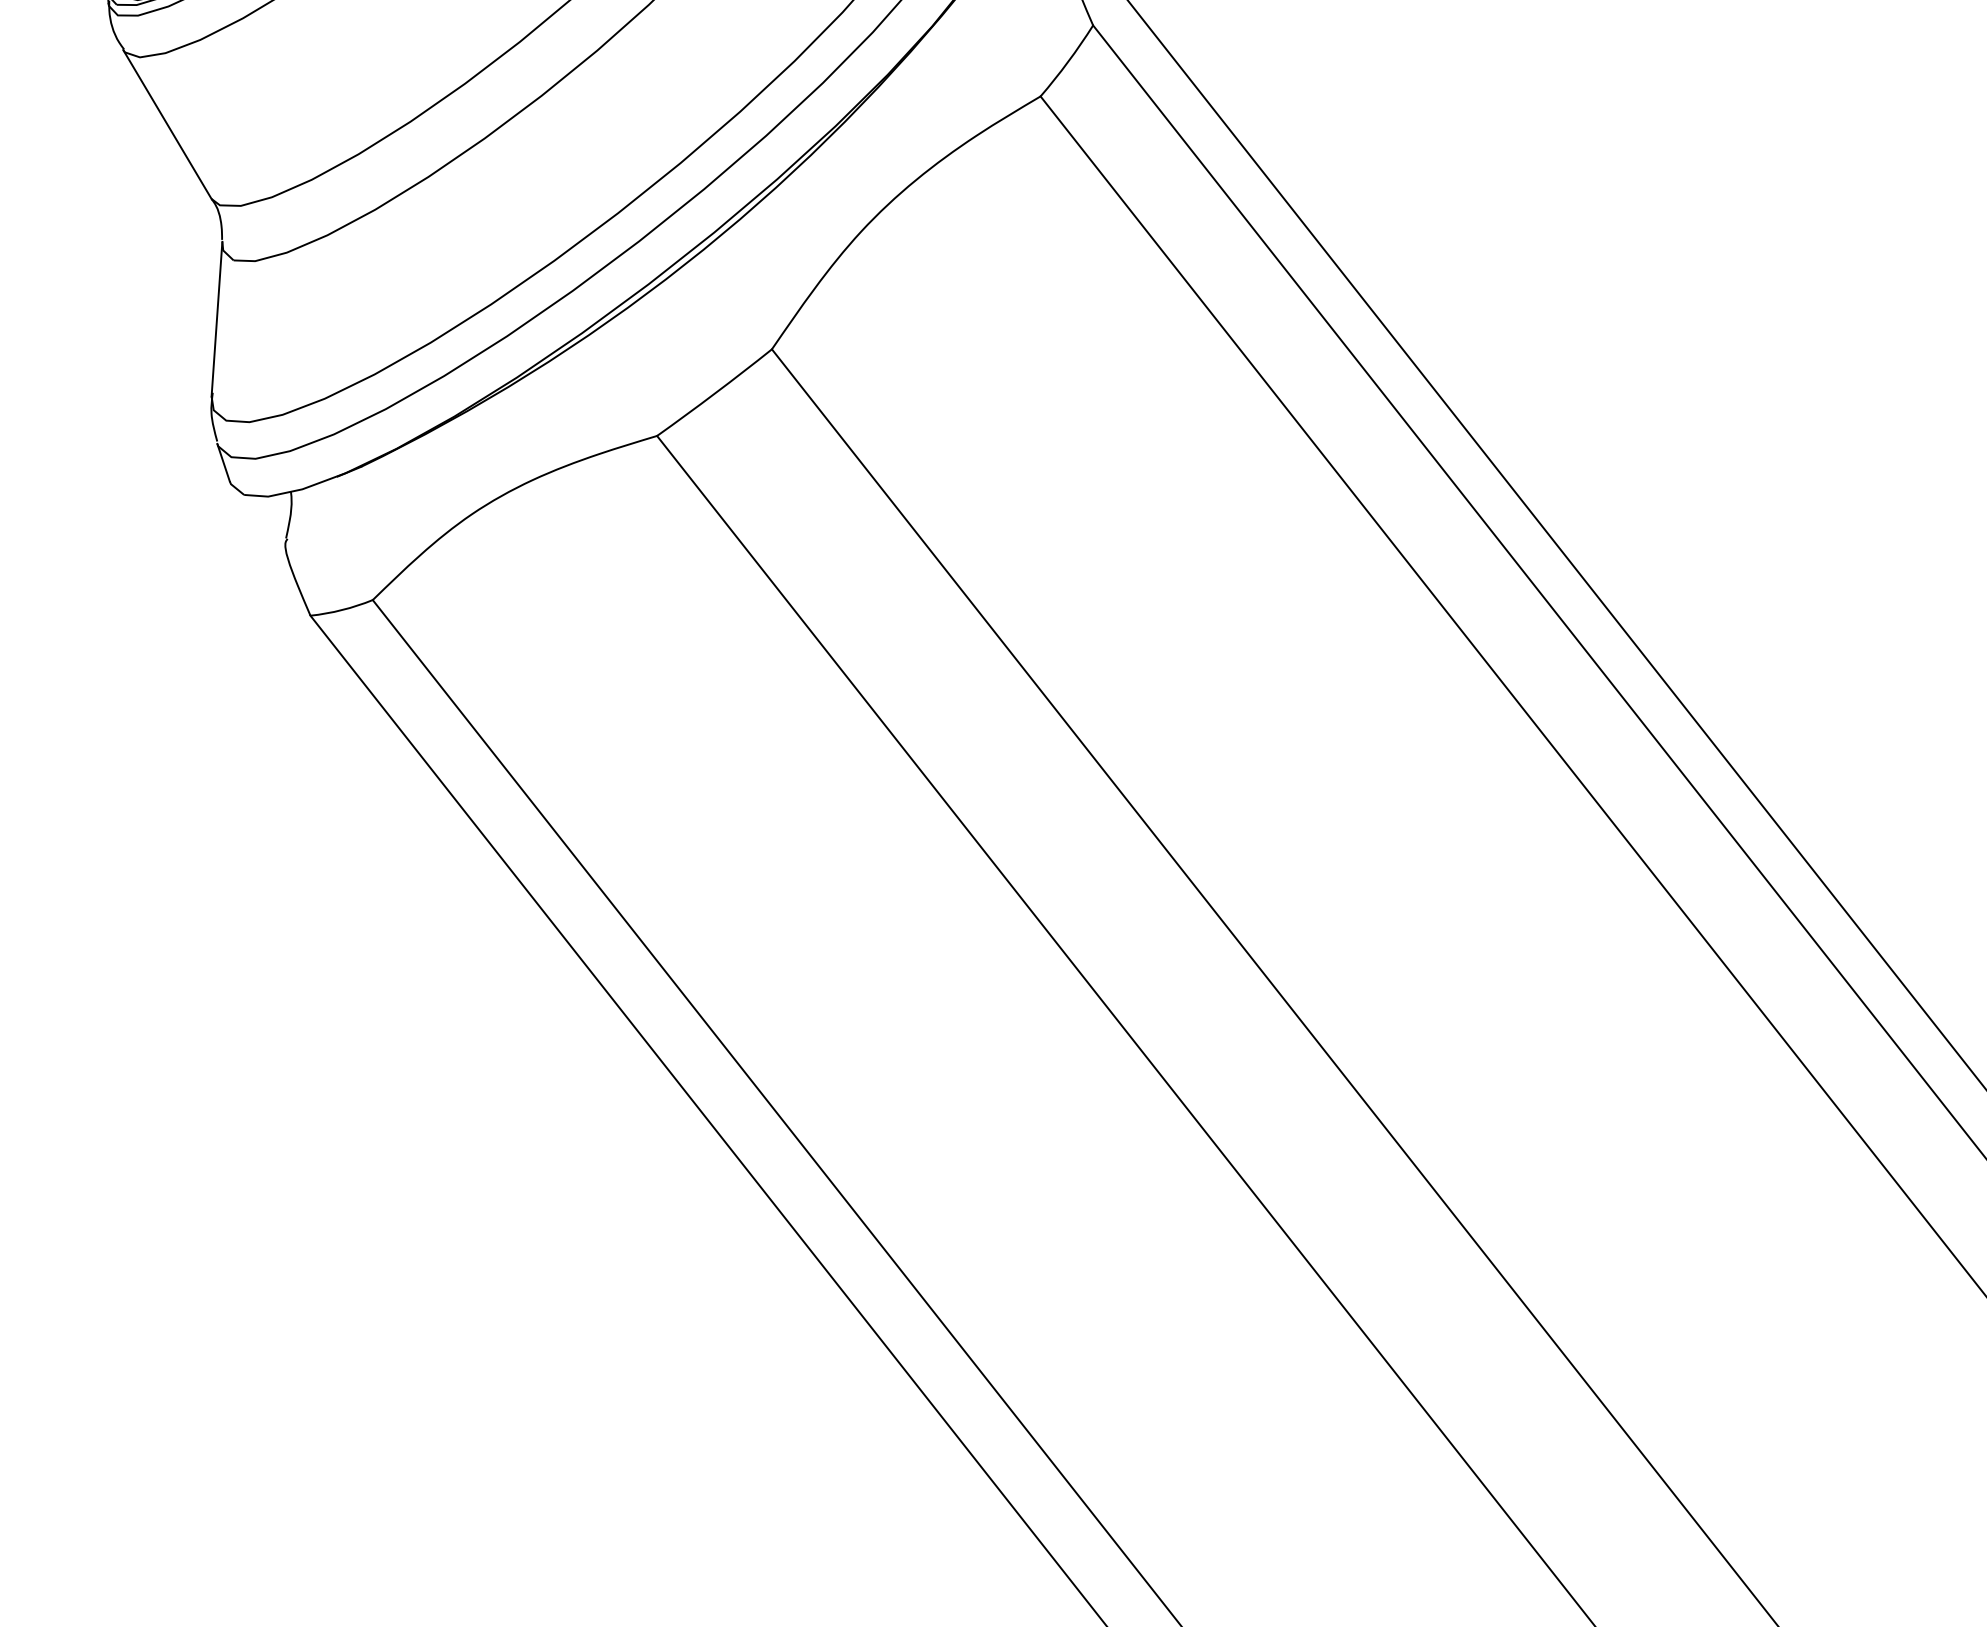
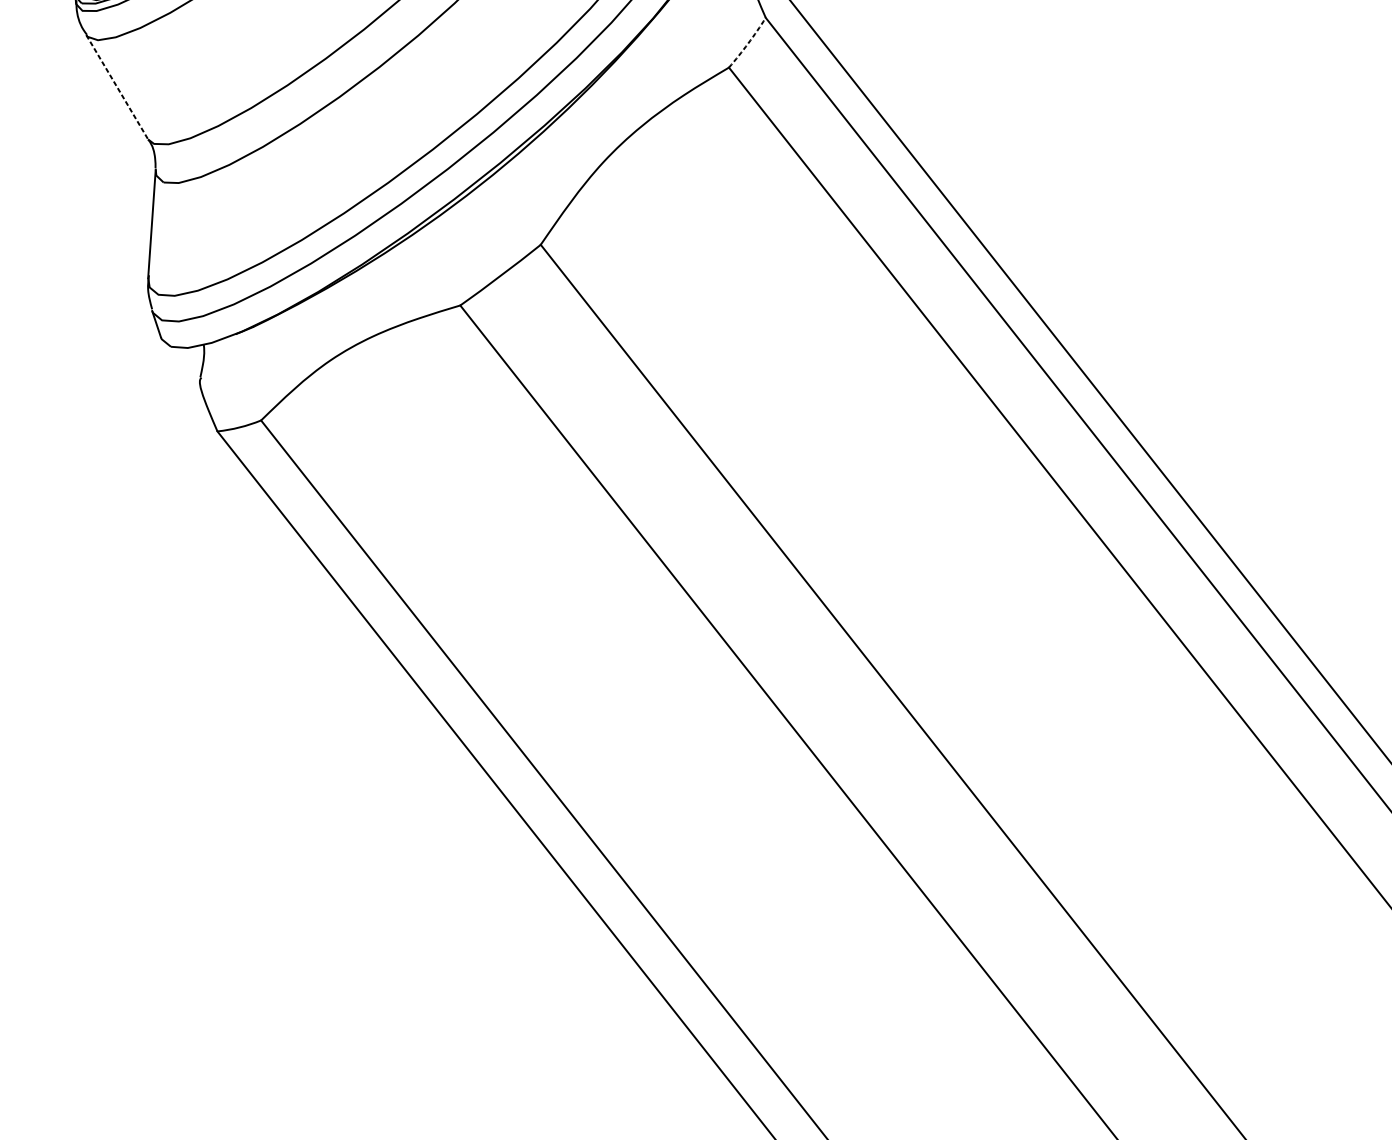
arc: (1068, 61) -> (748, 43), solid -> dashed
line: (167, 124) -> (117, 87), solid -> dashed

